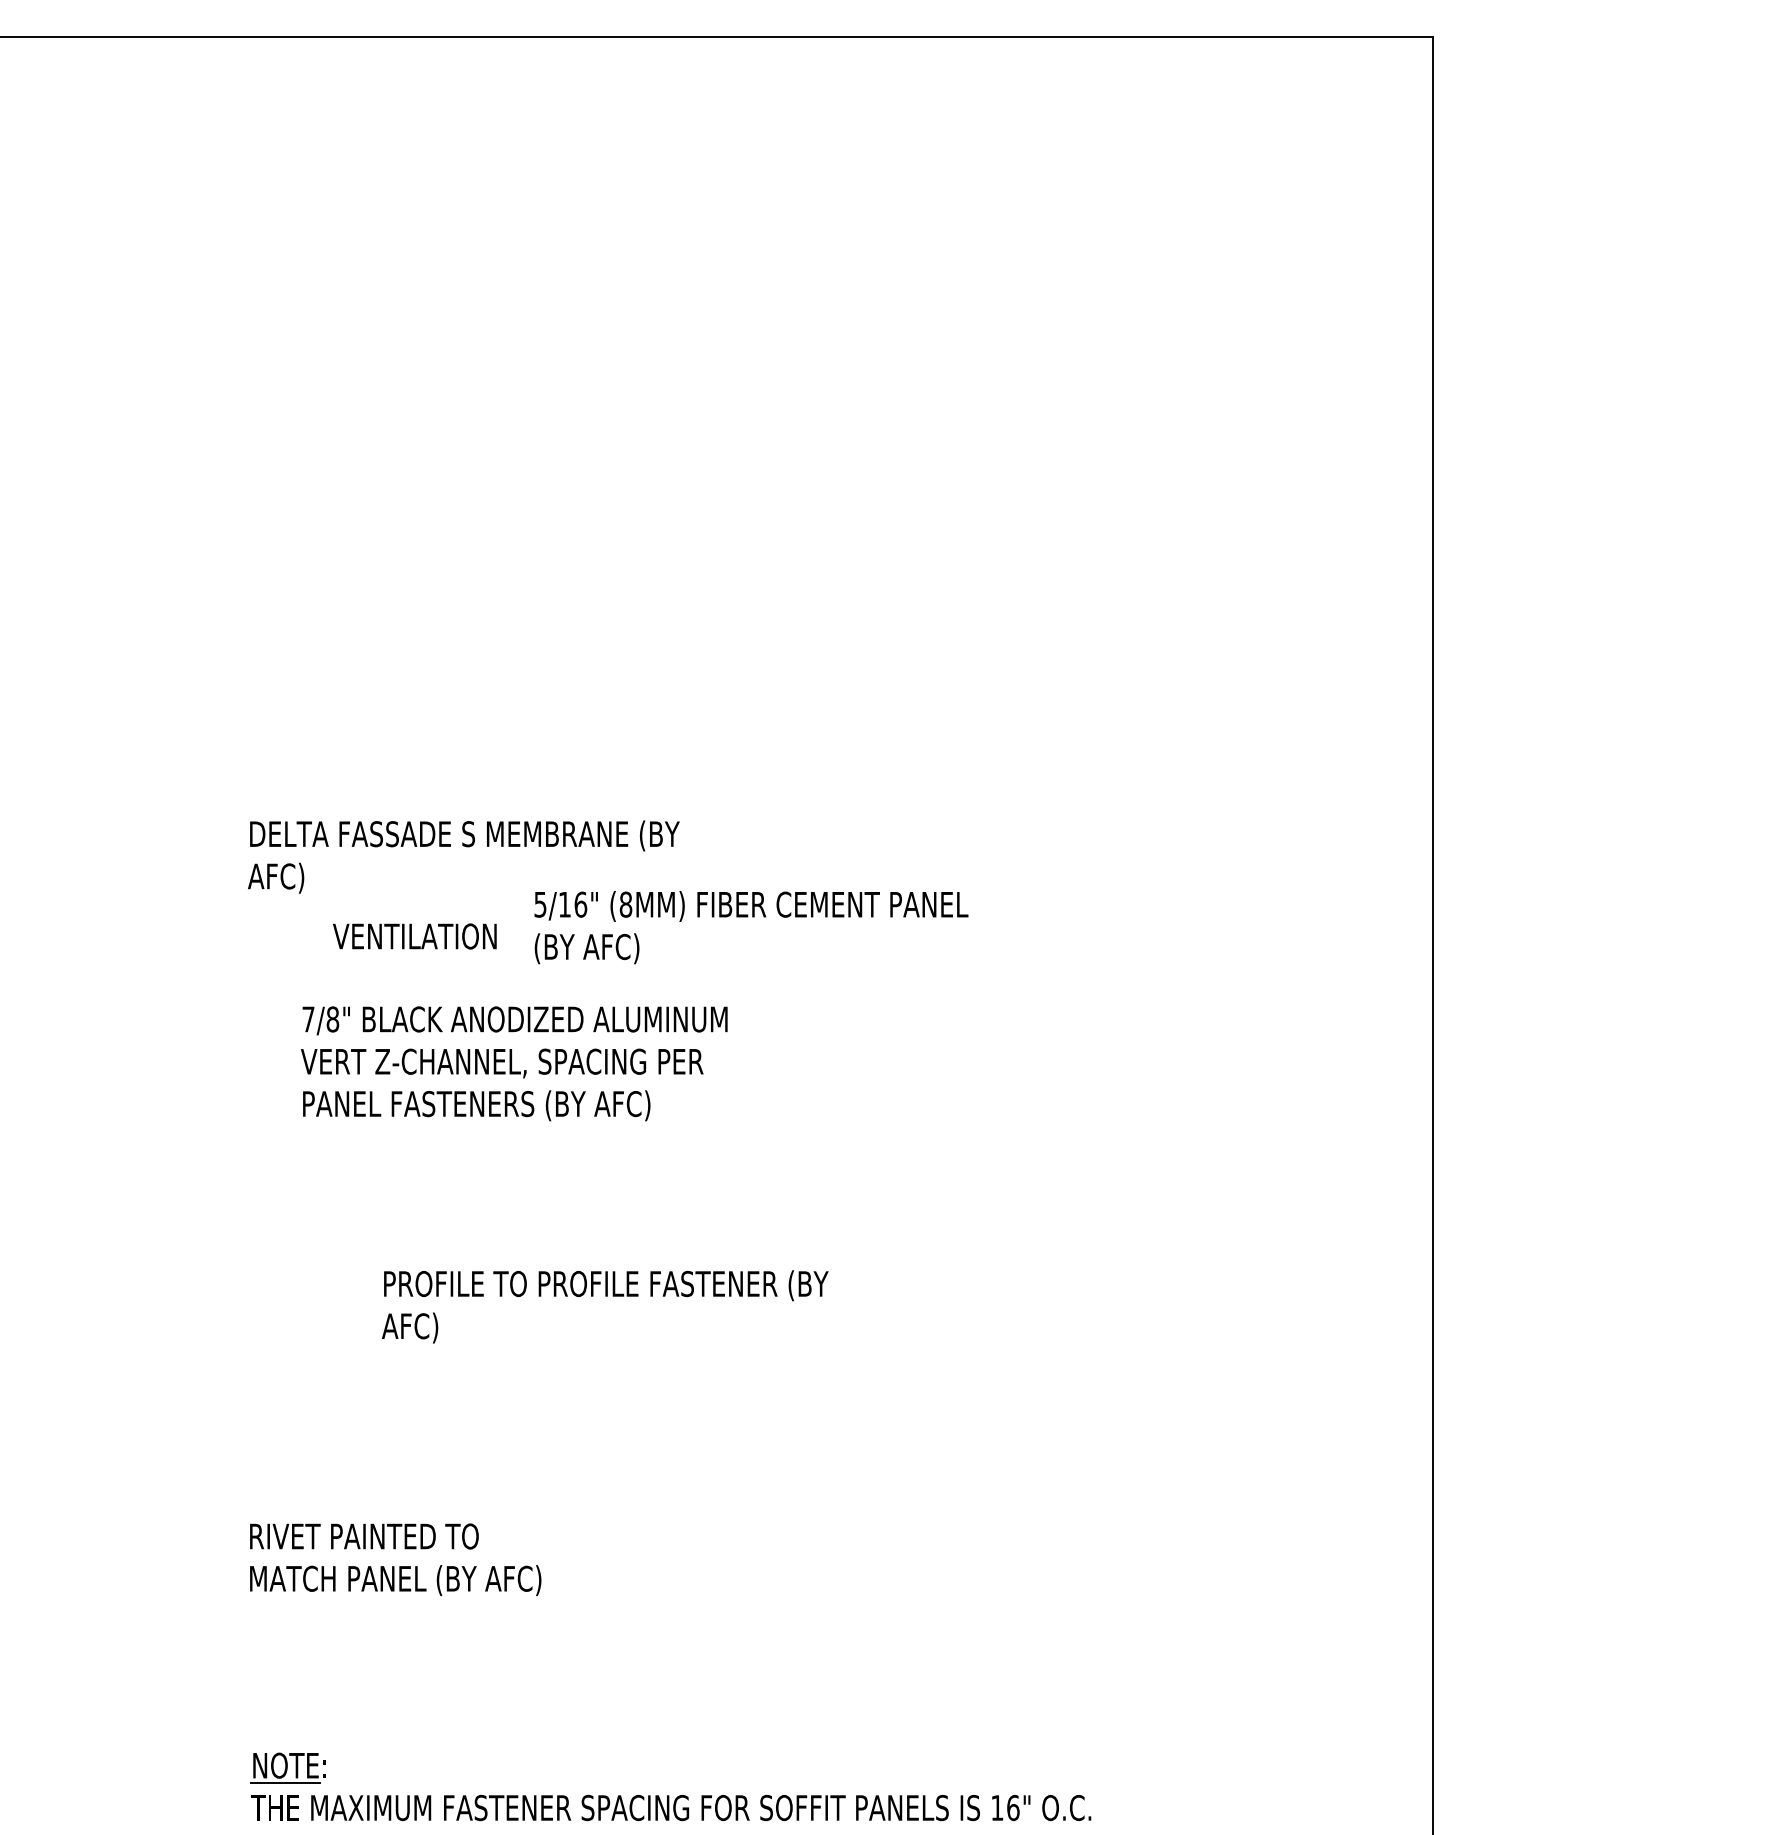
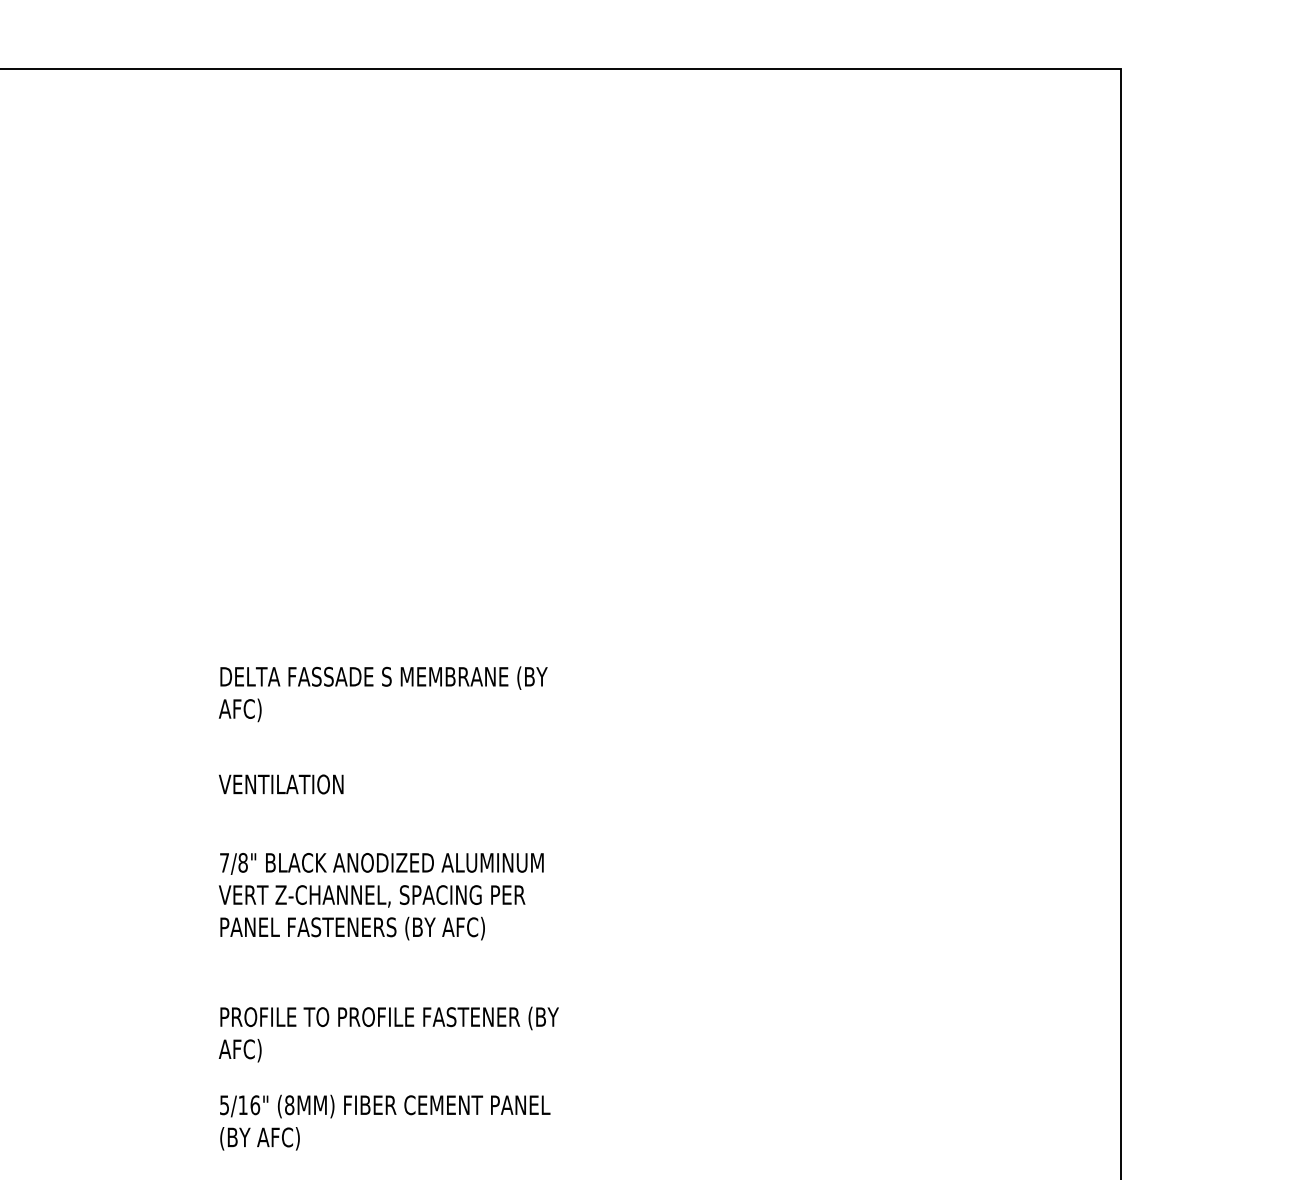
text: (751, 927) -> (385, 1122), moved
text: (414, 936) -> (280, 784), moved
text: (514, 1063) -> (381, 896), moved
text: (605, 1306) -> (389, 1034), moved

